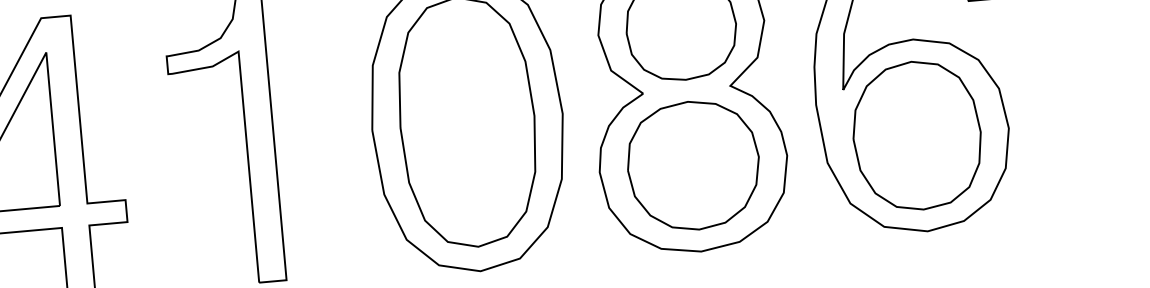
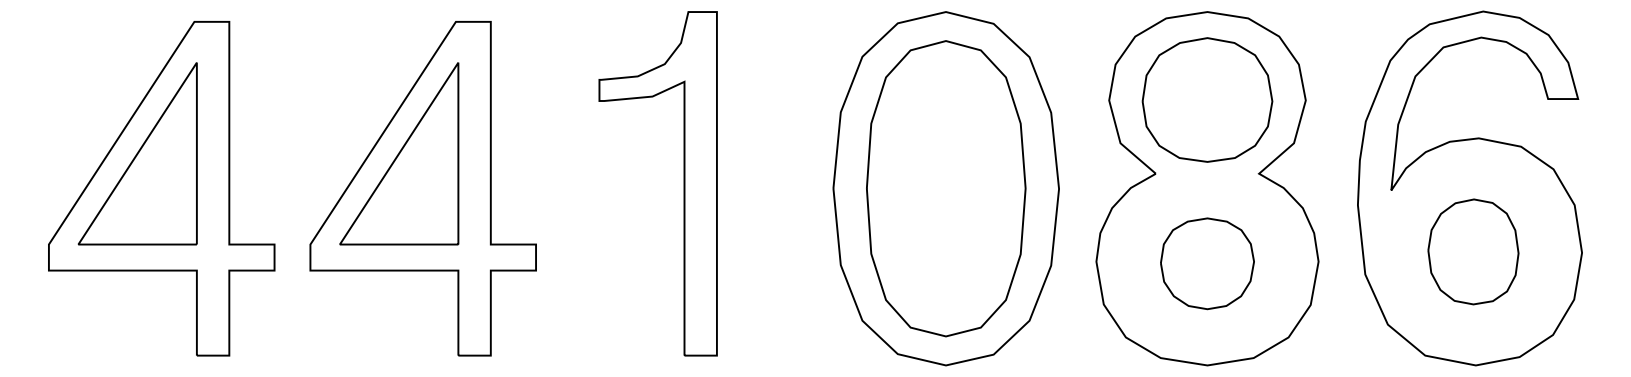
part: (917, 135) -> (1473, 251), size x0.6
part: (693, 165) -> (1207, 263), size x0.6

